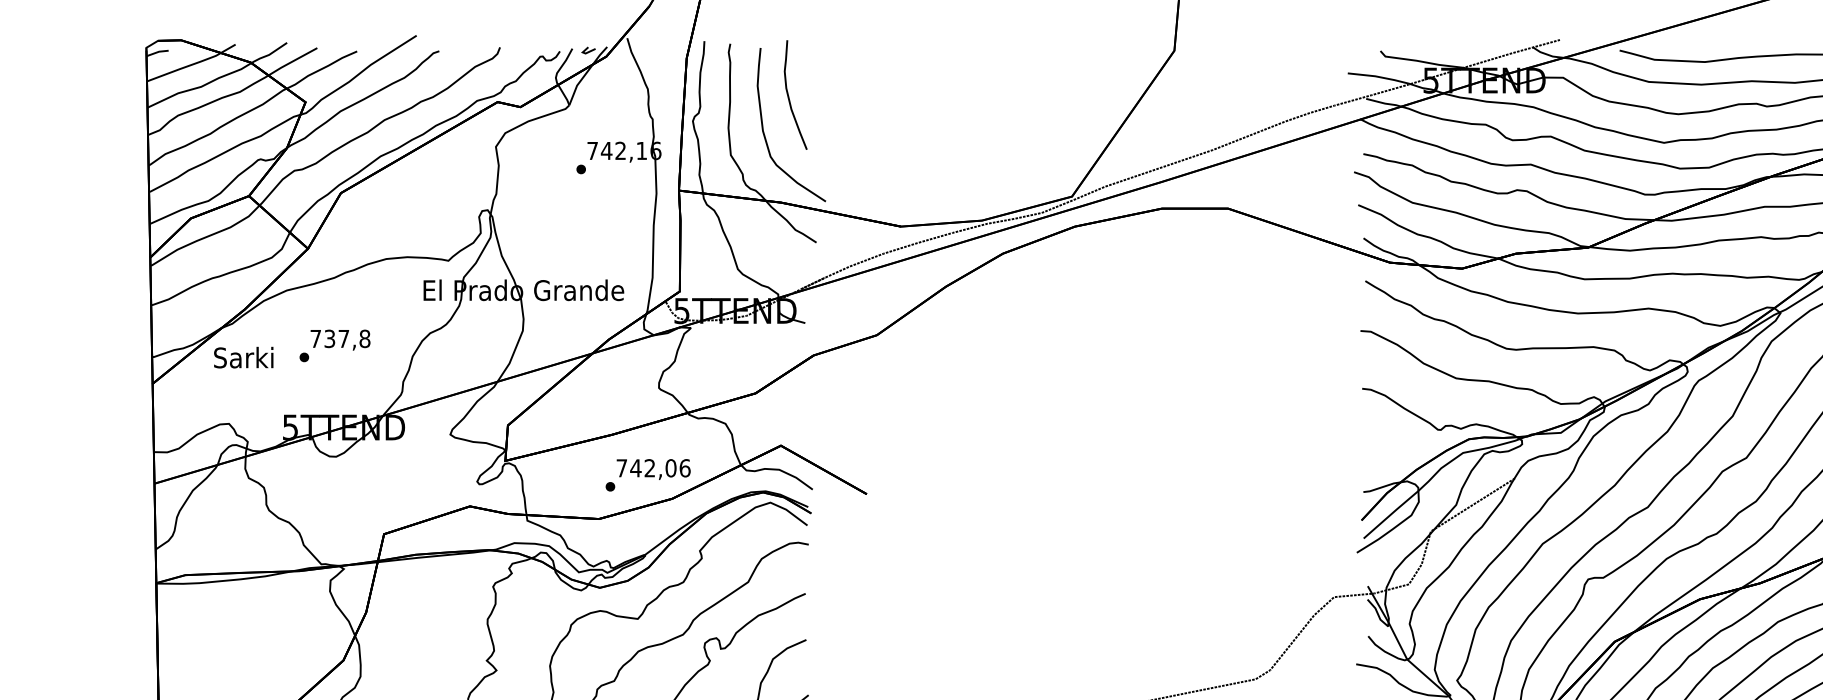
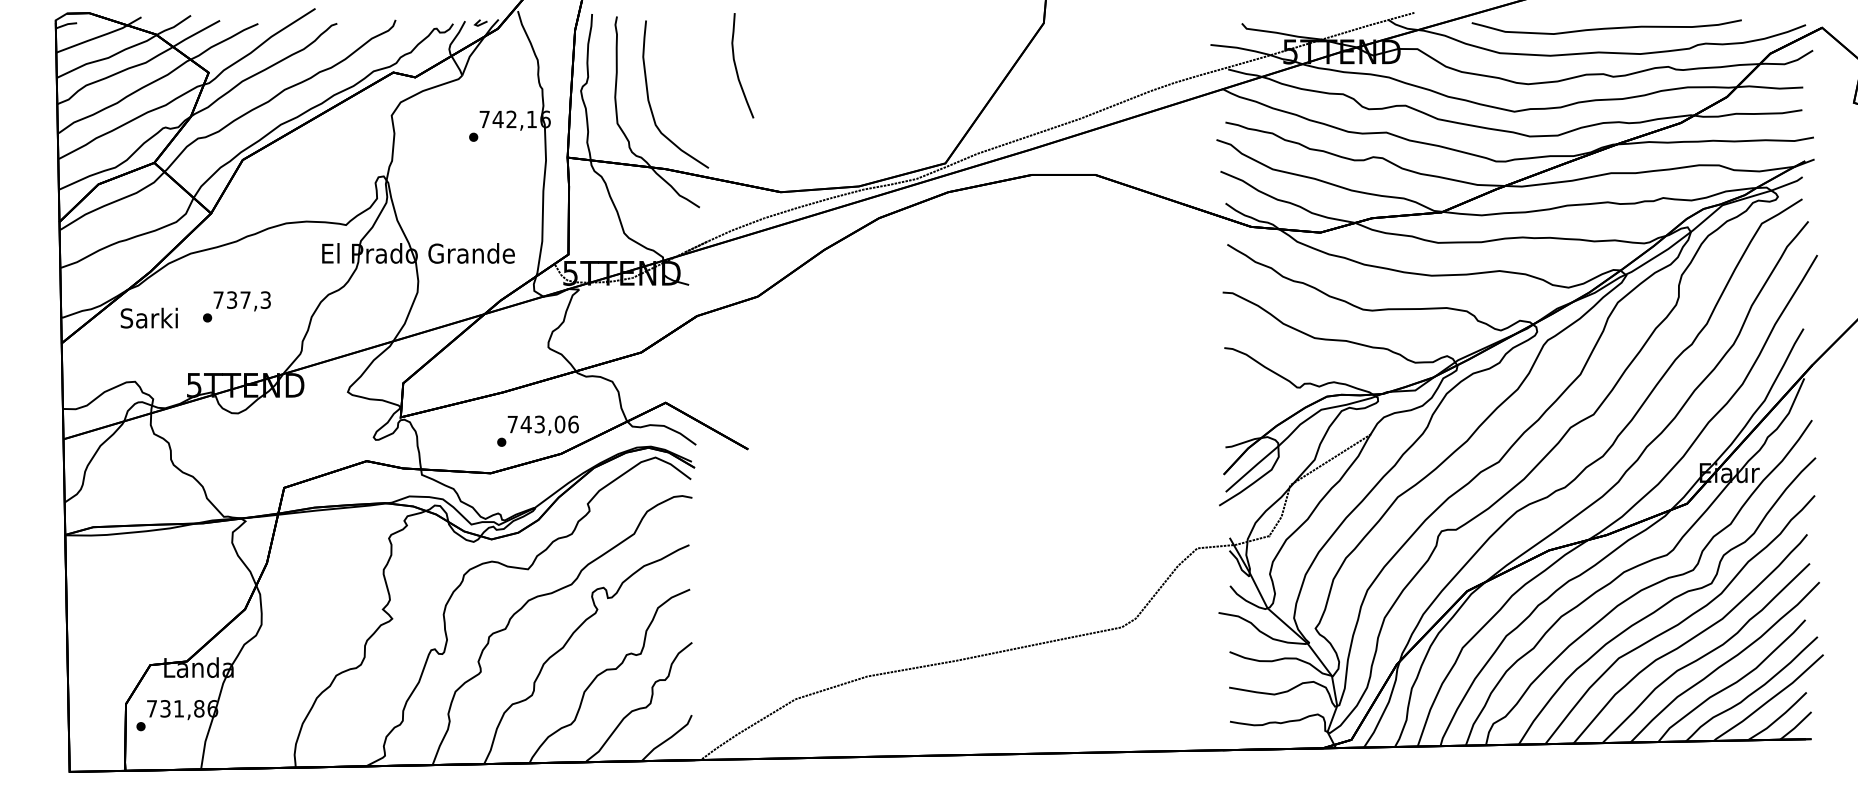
curve: (789, 94) -> (736, 65), moved
text: (364, 338) -> (265, 299), 737,8 -> 737,3
text: (649, 468) -> (539, 424), 742,06 -> 743,06

